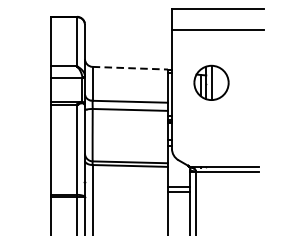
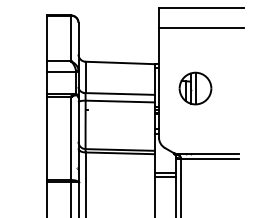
line: (130, 67) -> (120, 62), dashed -> solid
part: (211, 82) -> (195, 88), moved

